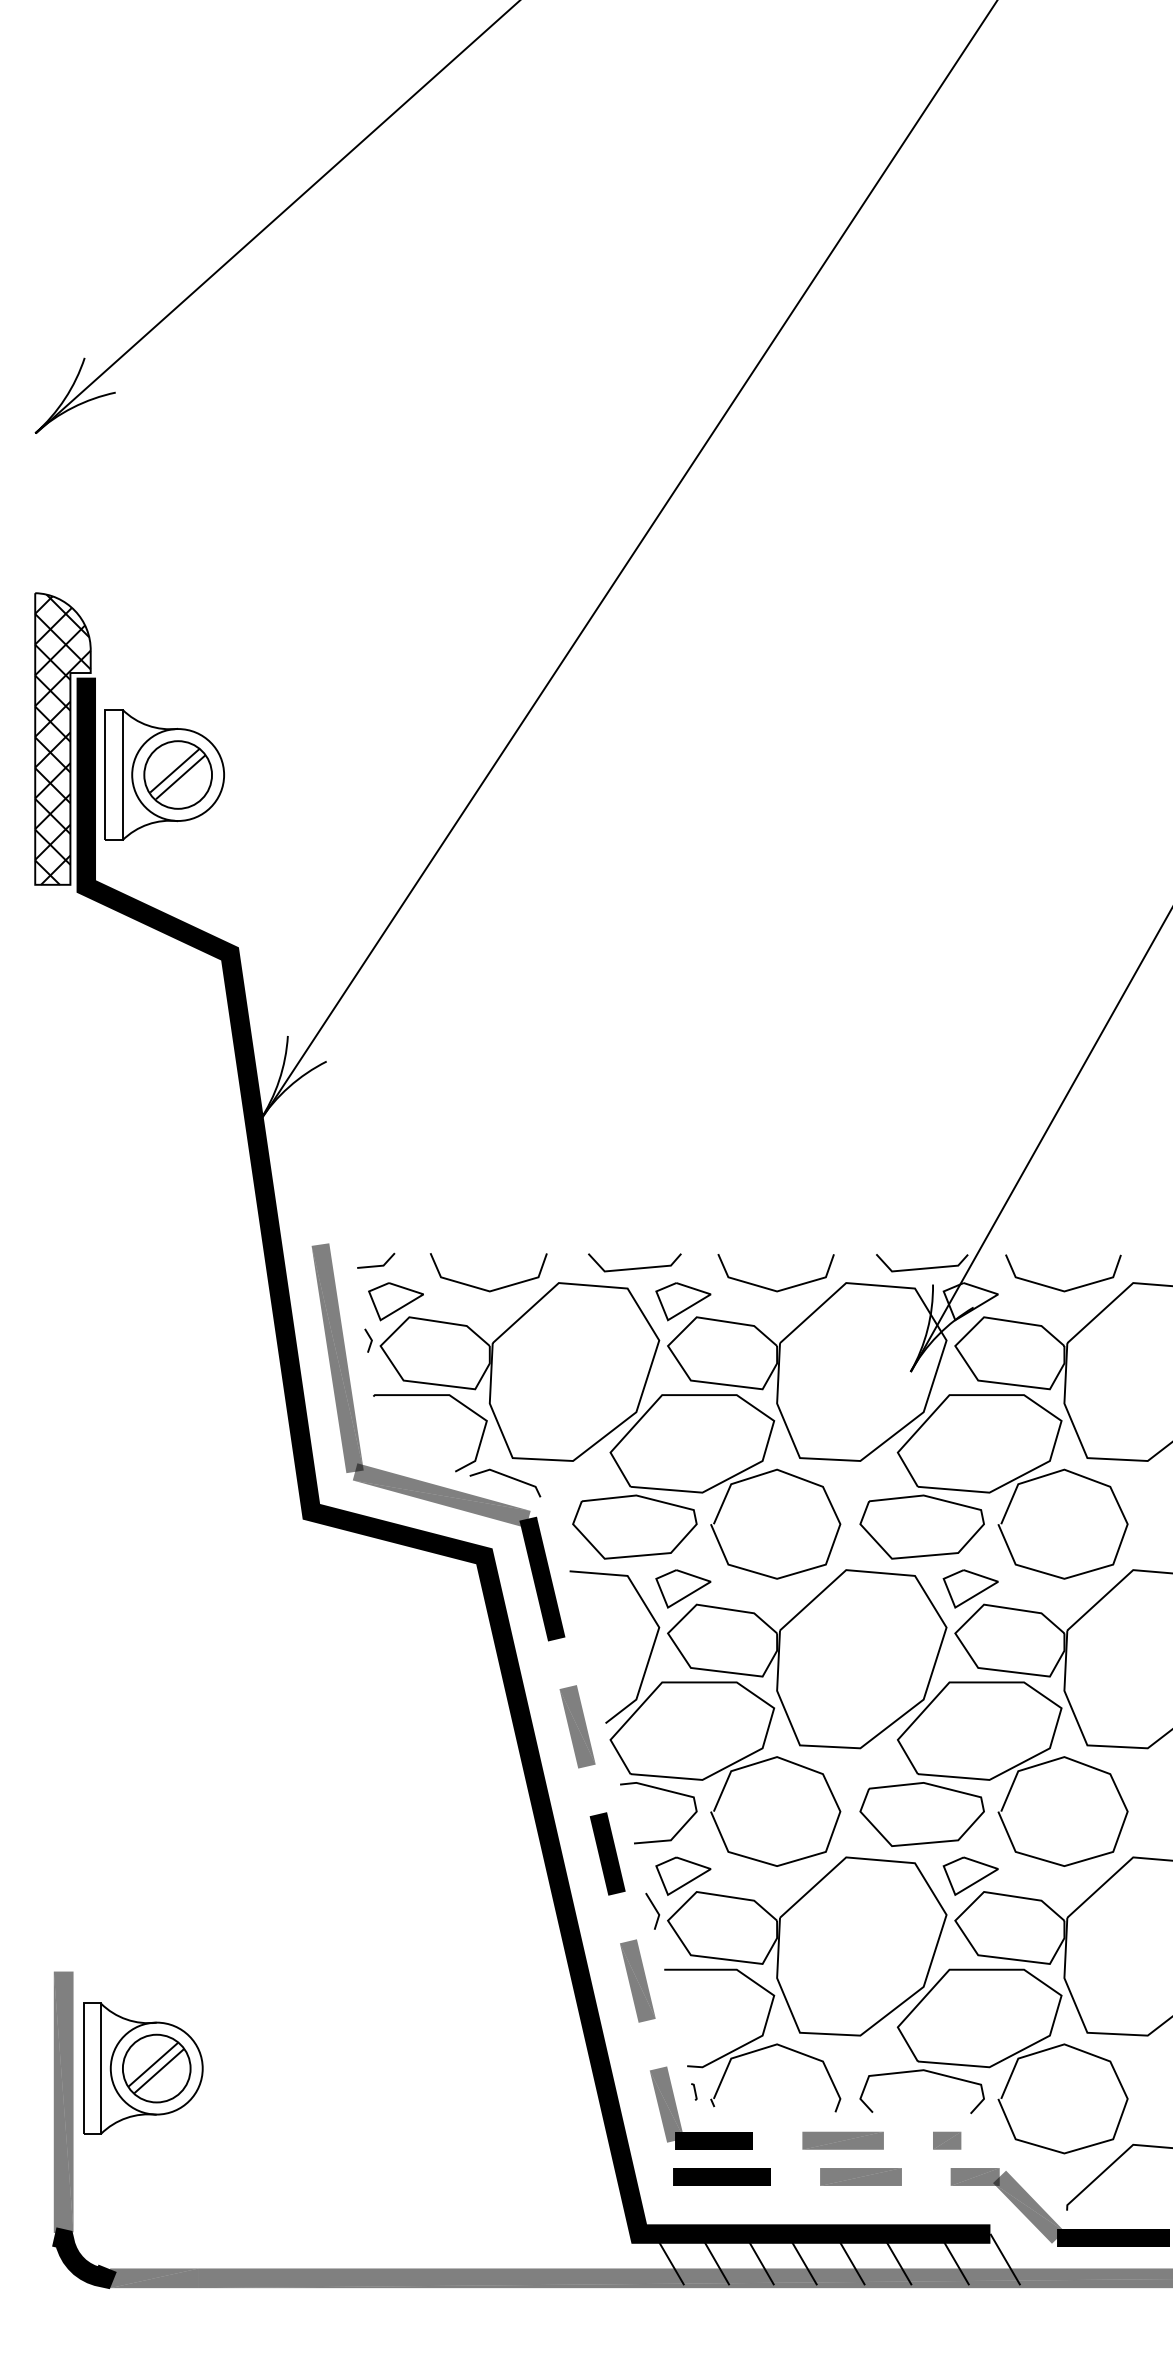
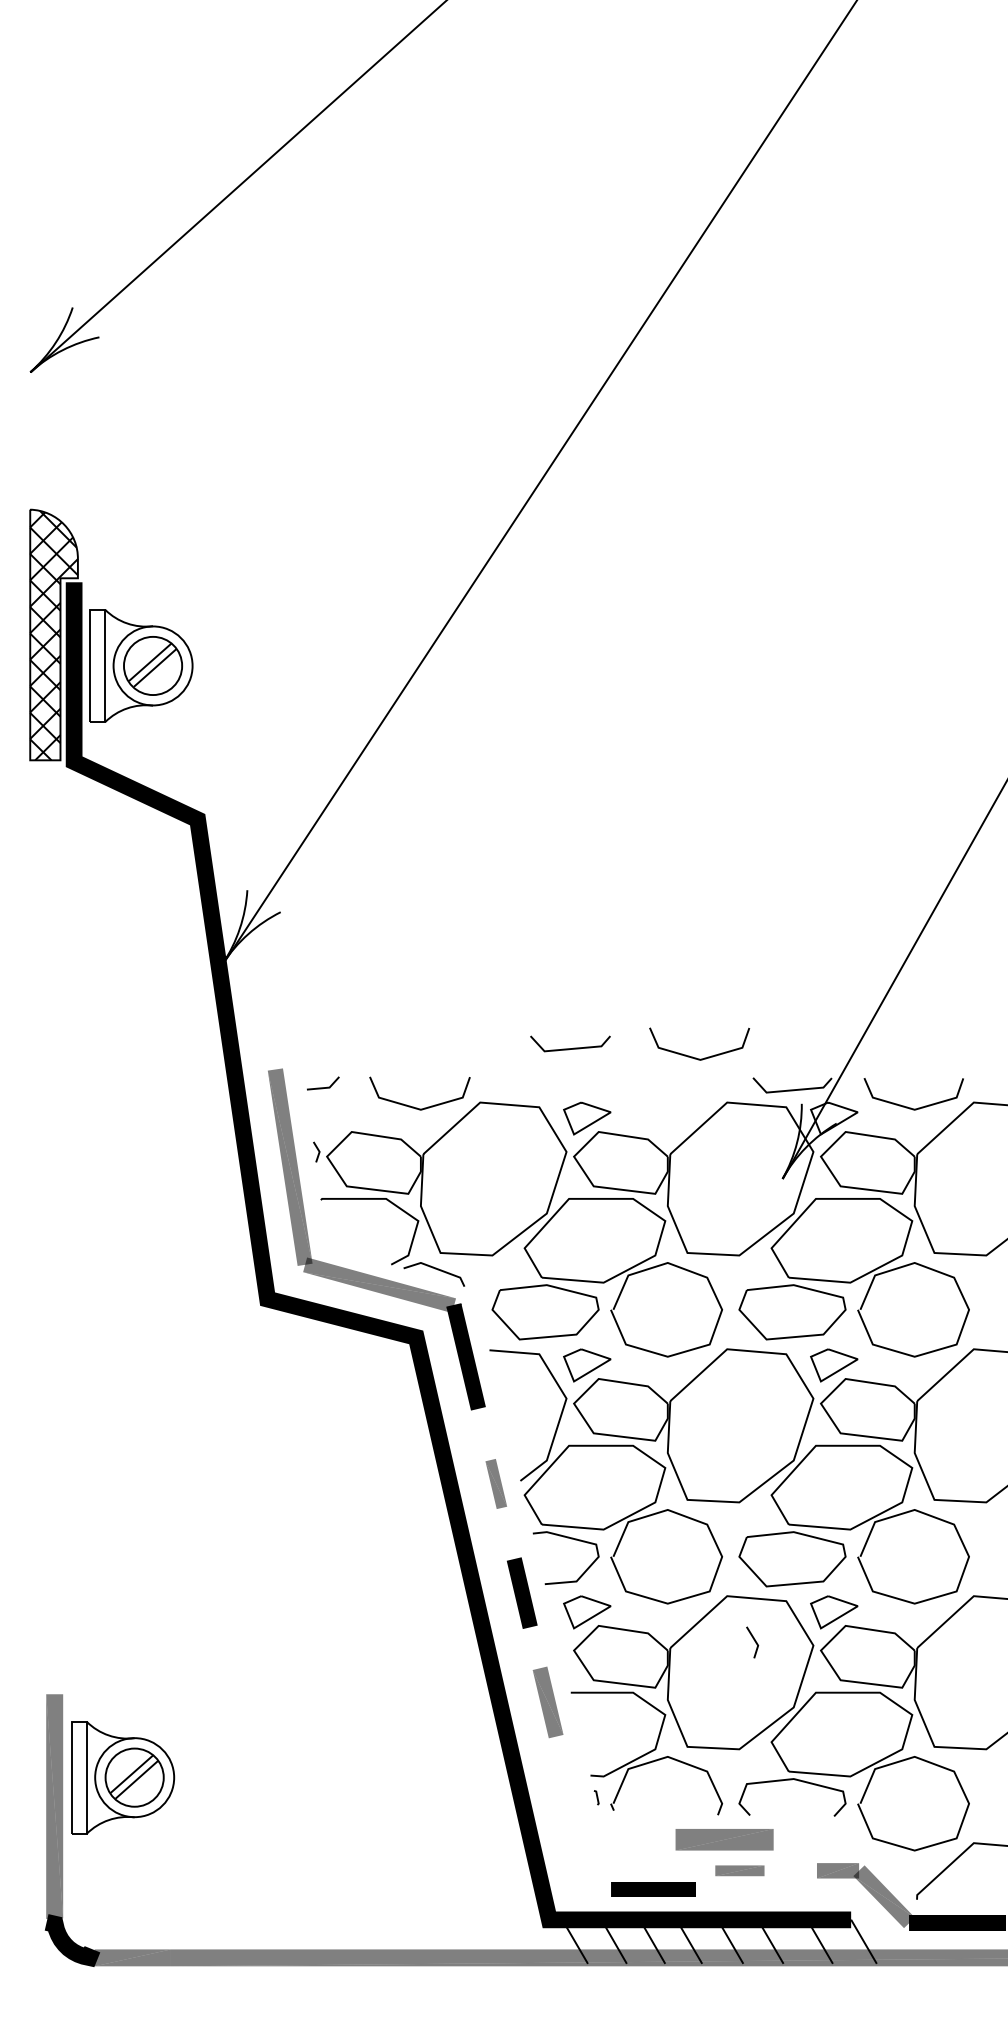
line: (635, 1267) -> (571, 1047), moved
line: (771, 1288) -> (695, 1057), moved
part: (395, 1301) -> (339, 1118), removed
part: (577, 1726) -> (496, 1483), size x0.7
line: (654, 1909) -> (754, 1640), moved
part: (678, 2113) -> (583, 1816), removed
part: (842, 2140) -> (724, 1839), size x1.4
part: (947, 2140) -> (814, 1839), removed
part: (721, 2176) -> (653, 1889), moved
part: (860, 2176) -> (739, 1870), size x0.7

